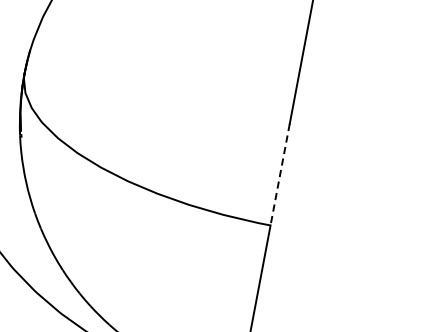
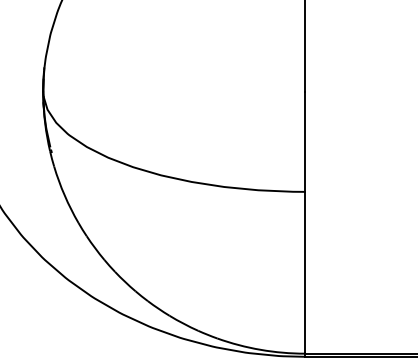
line: (280, 175) -> (305, 142), dashed -> solid

